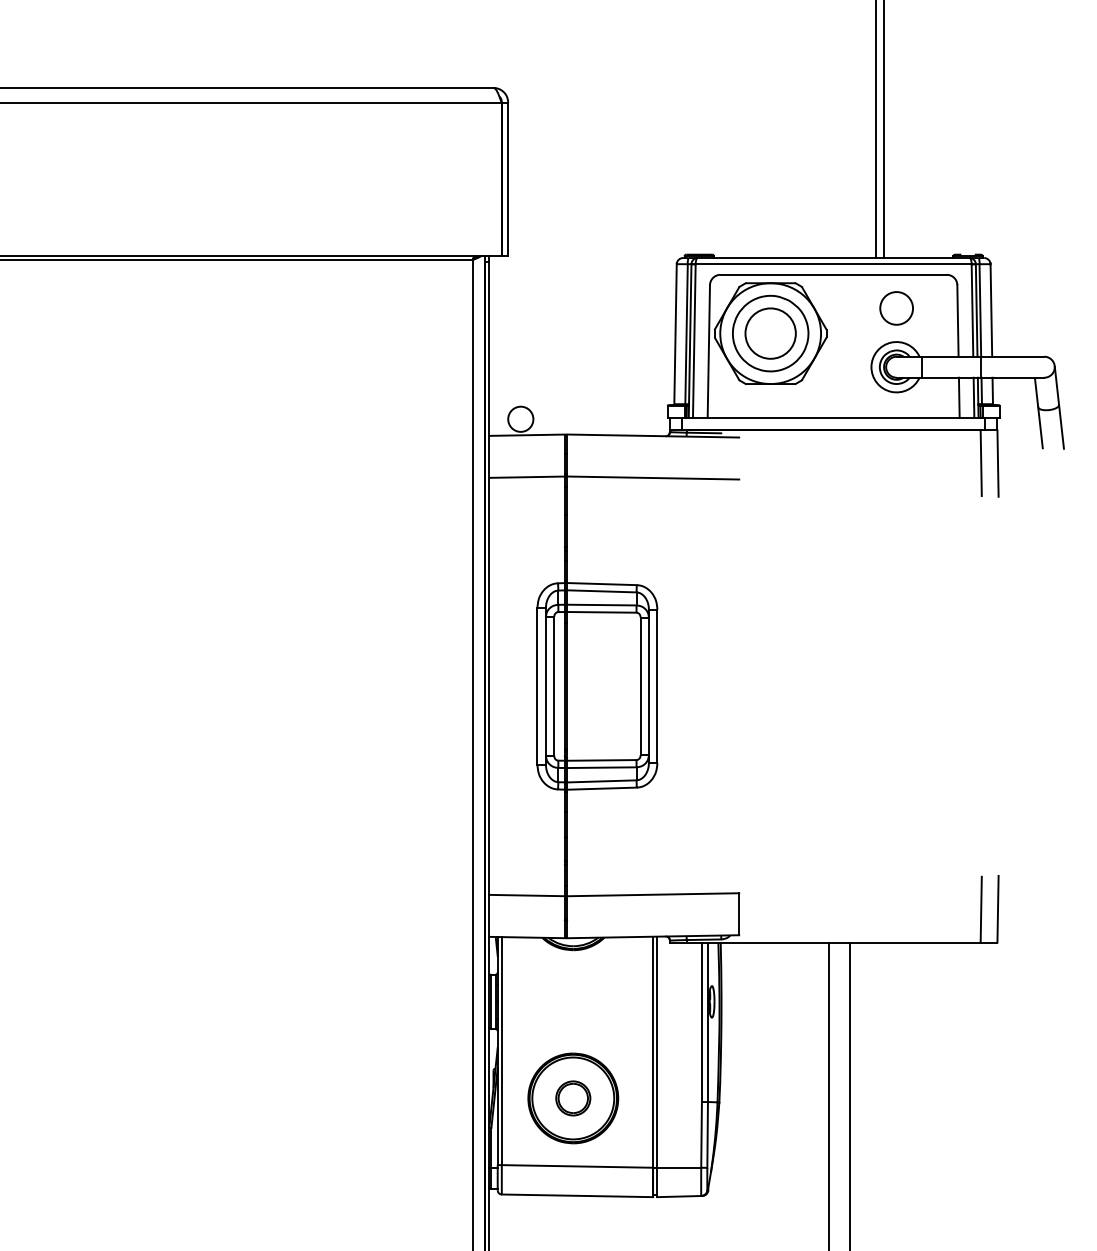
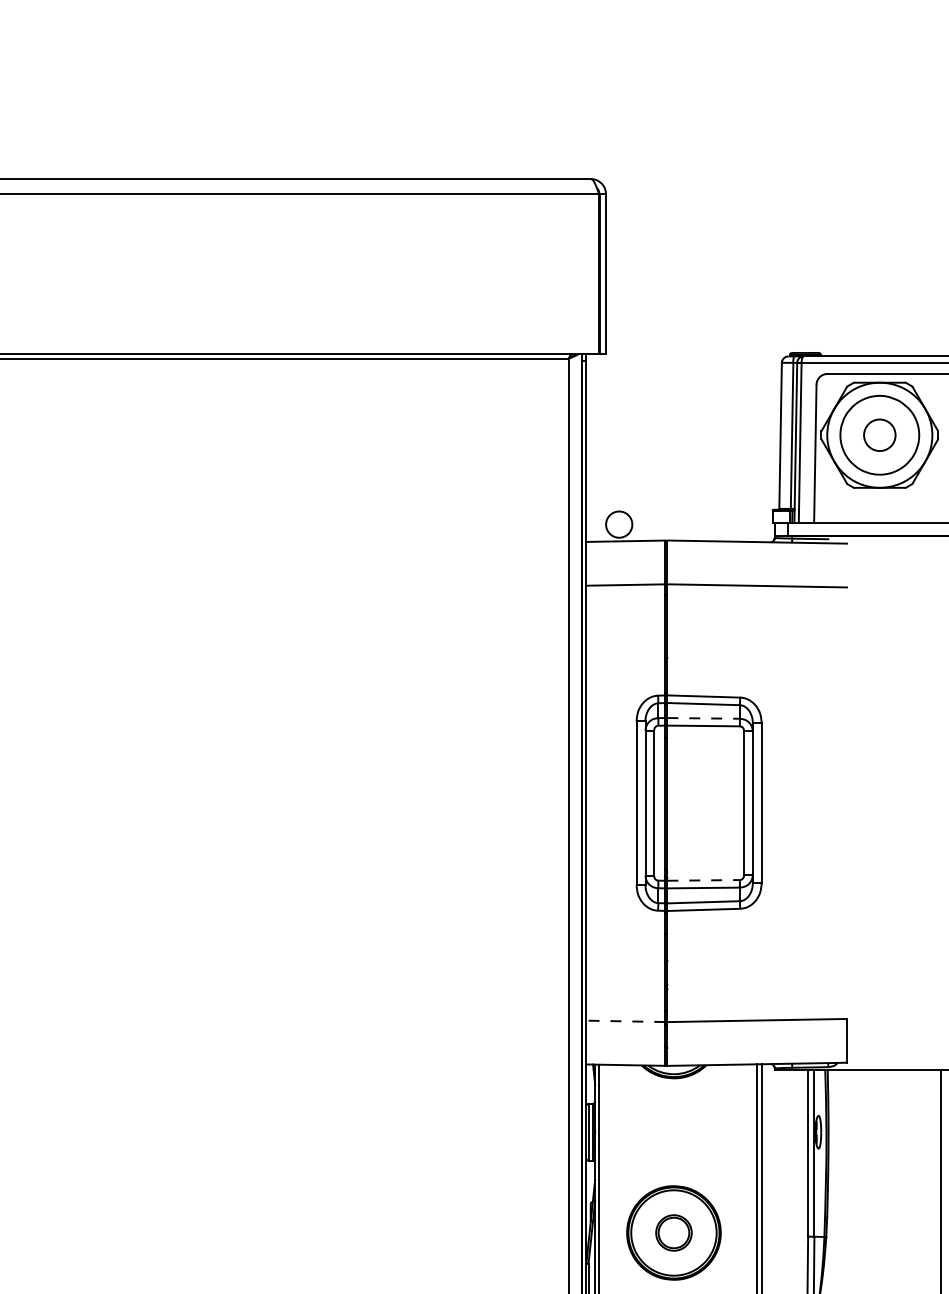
circle: (770, 333) -> (879, 435), size x0.6
line: (601, 605) -> (703, 718), solid -> dashed
line: (601, 760) -> (703, 880), solid -> dashed
line: (527, 895) -> (626, 1021), solid -> dashed

